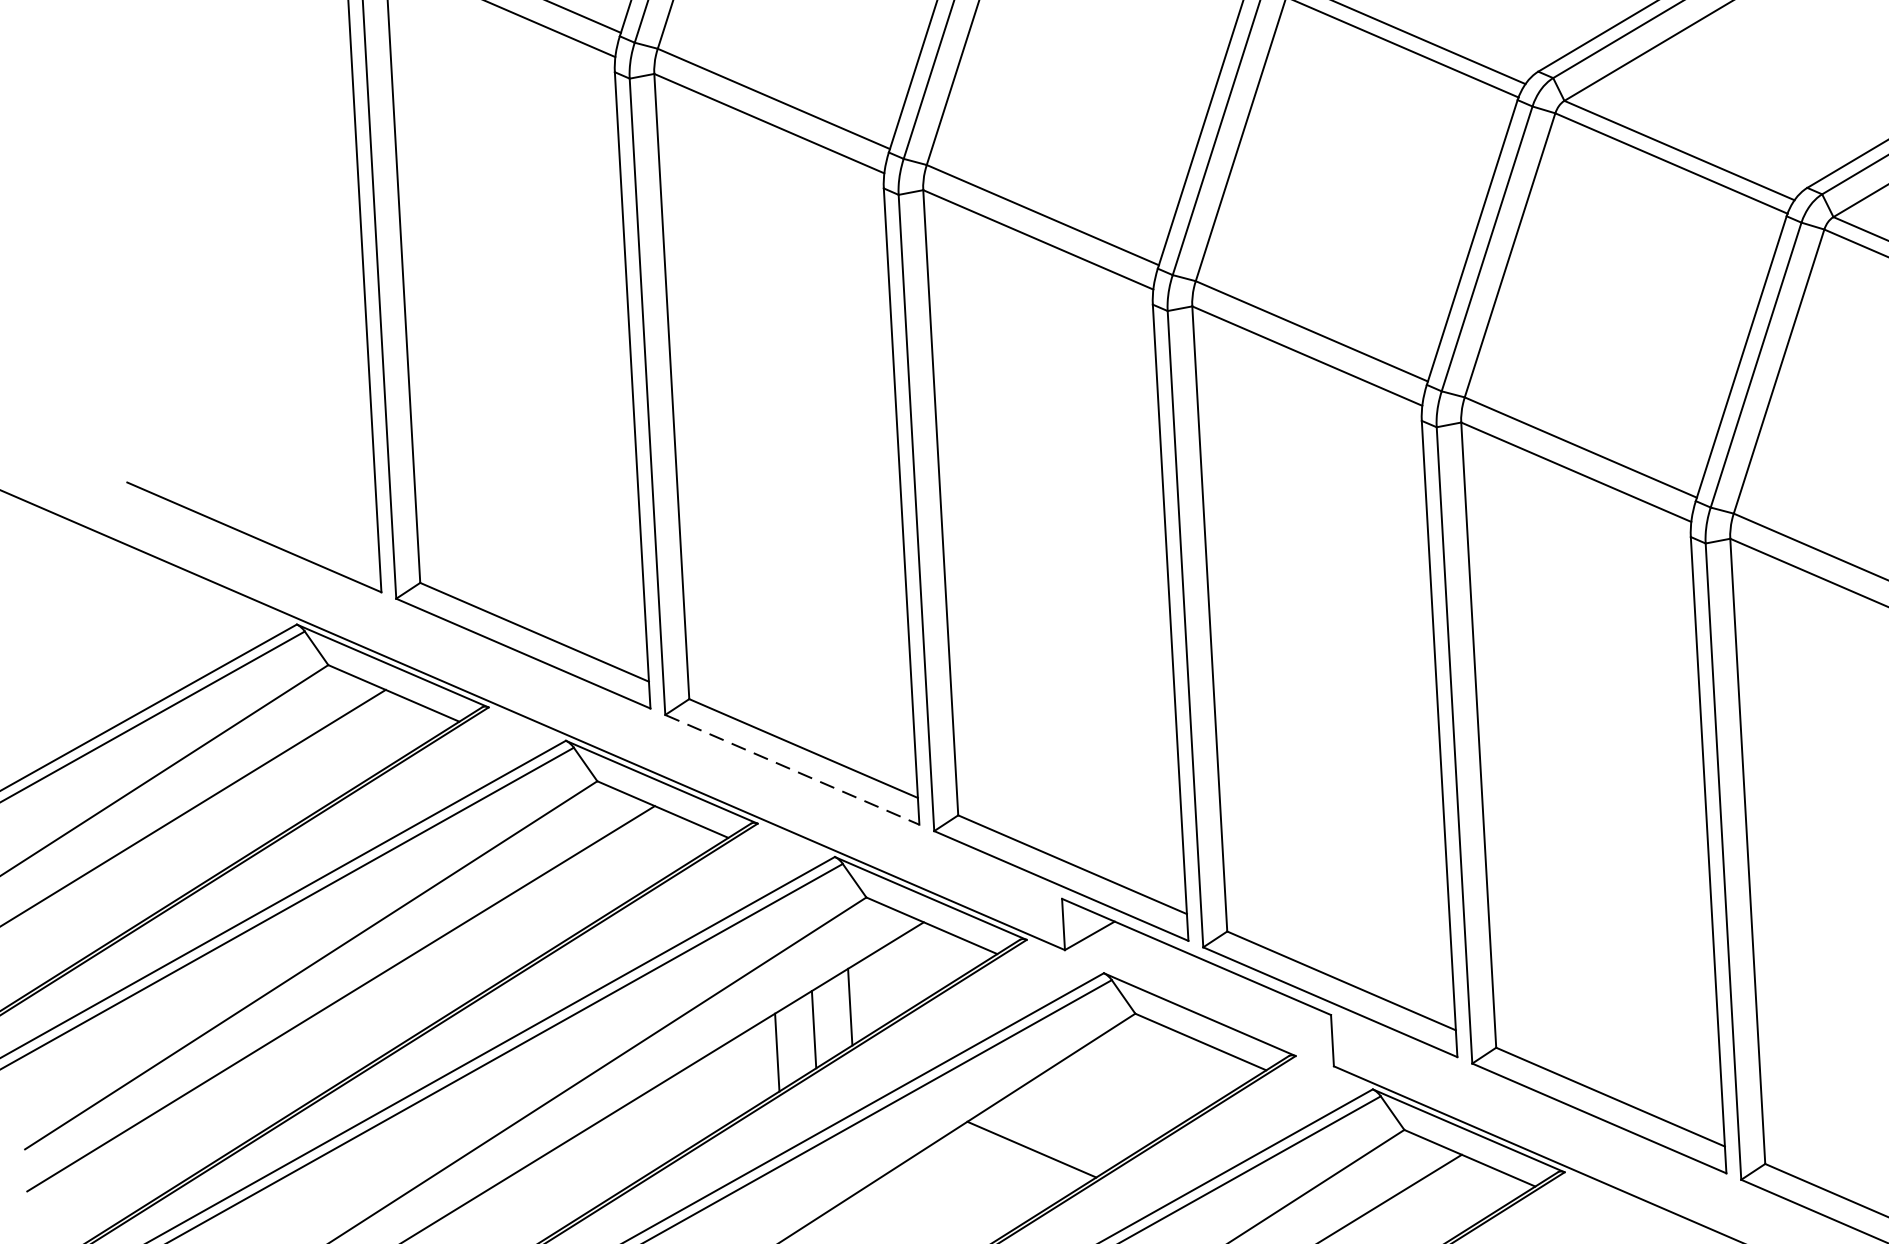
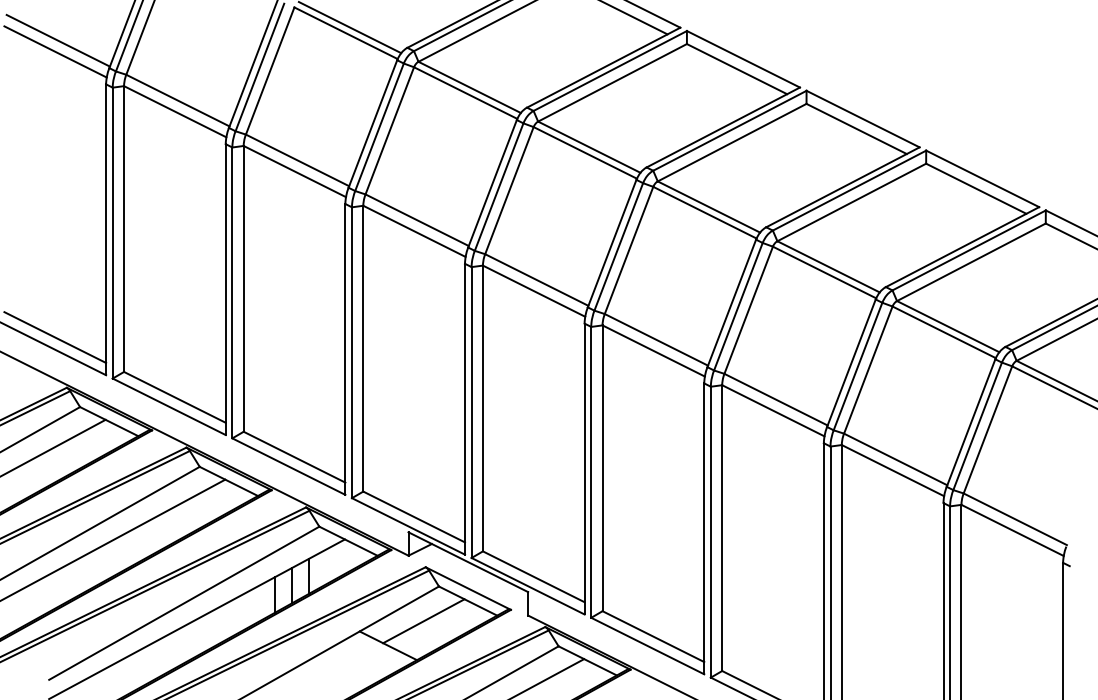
line: (266, 515) -> (55, 337), added
line: (793, 769) -> (289, 466), dashed -> solid
line: (1105, 1092) -> (423, 621), added

